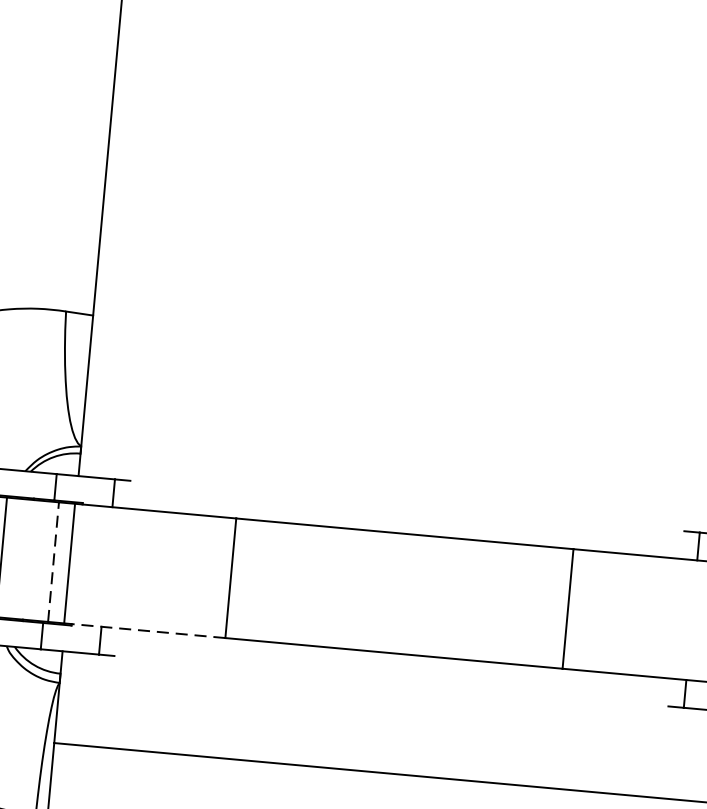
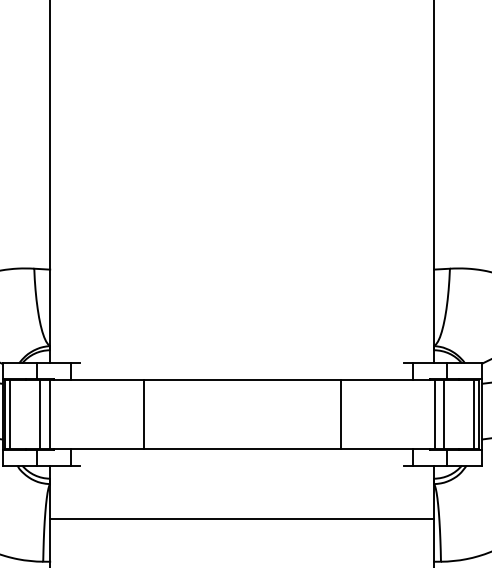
line: (54, 562) -> (40, 414), dashed -> solid
line: (144, 630) -> (96, 449), dashed -> solid

